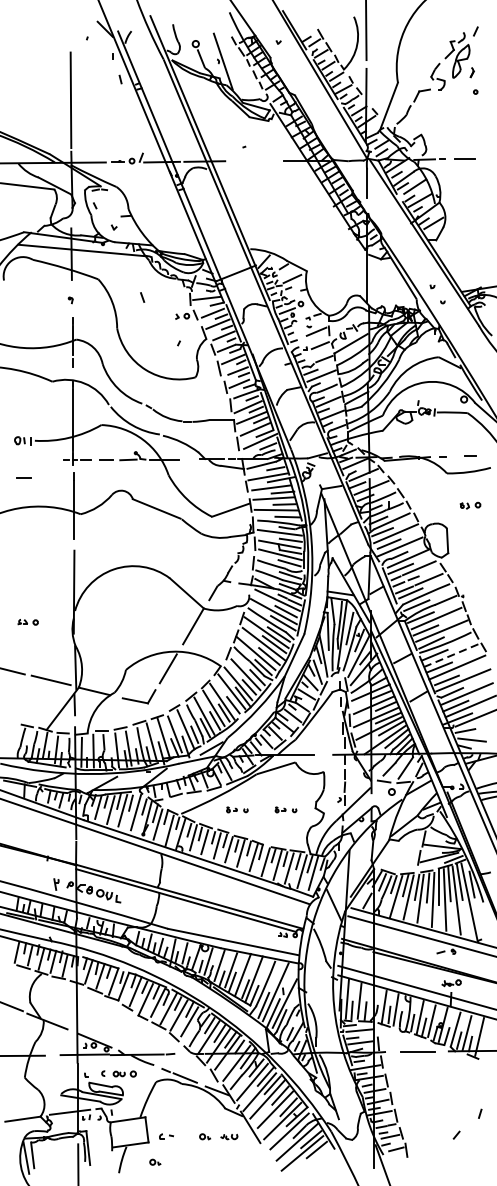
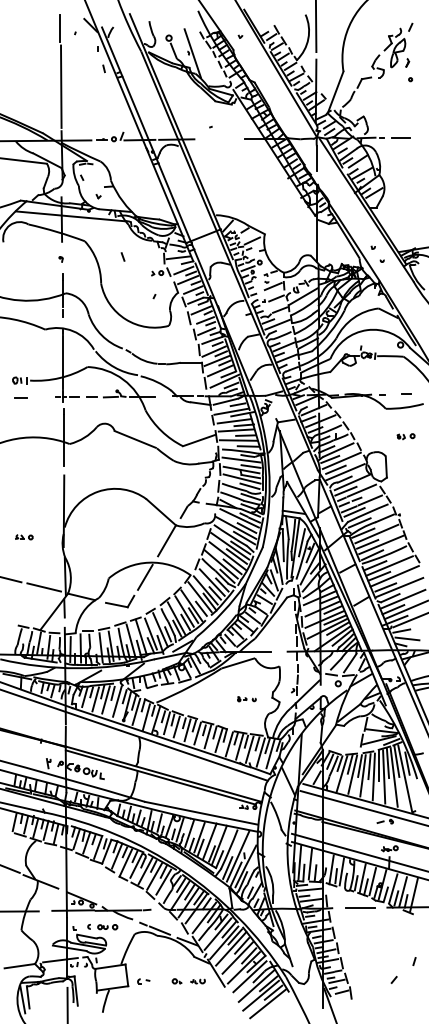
line: (70, 32) -> (60, 28), added
line: (23, 477) -> (20, 397), moved
line: (451, 656) -> (389, 566), dashed -> solid
part: (236, 810) -> (204, 699), removed
part: (154, 1162) -> (133, 1003), removed
line: (311, 1162) -> (268, 1003), added

